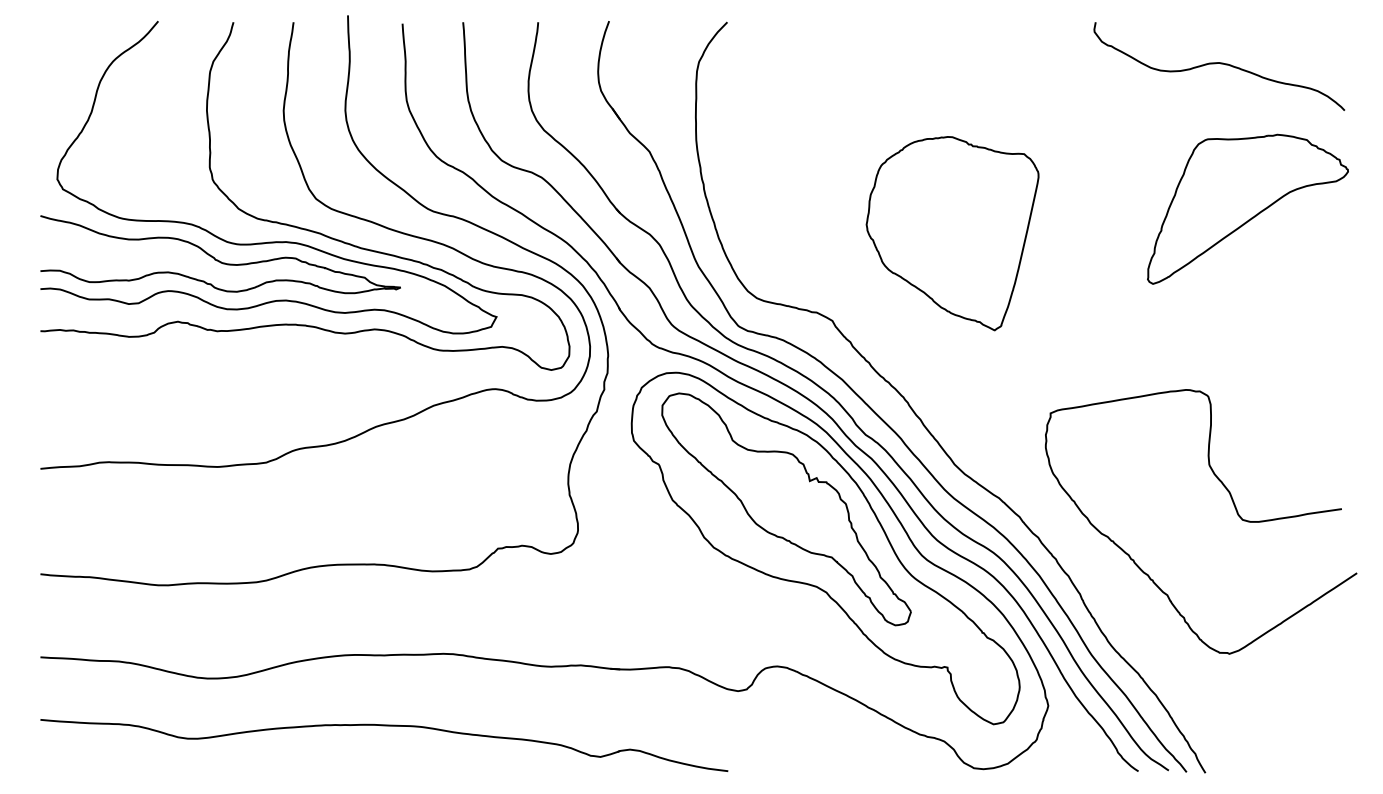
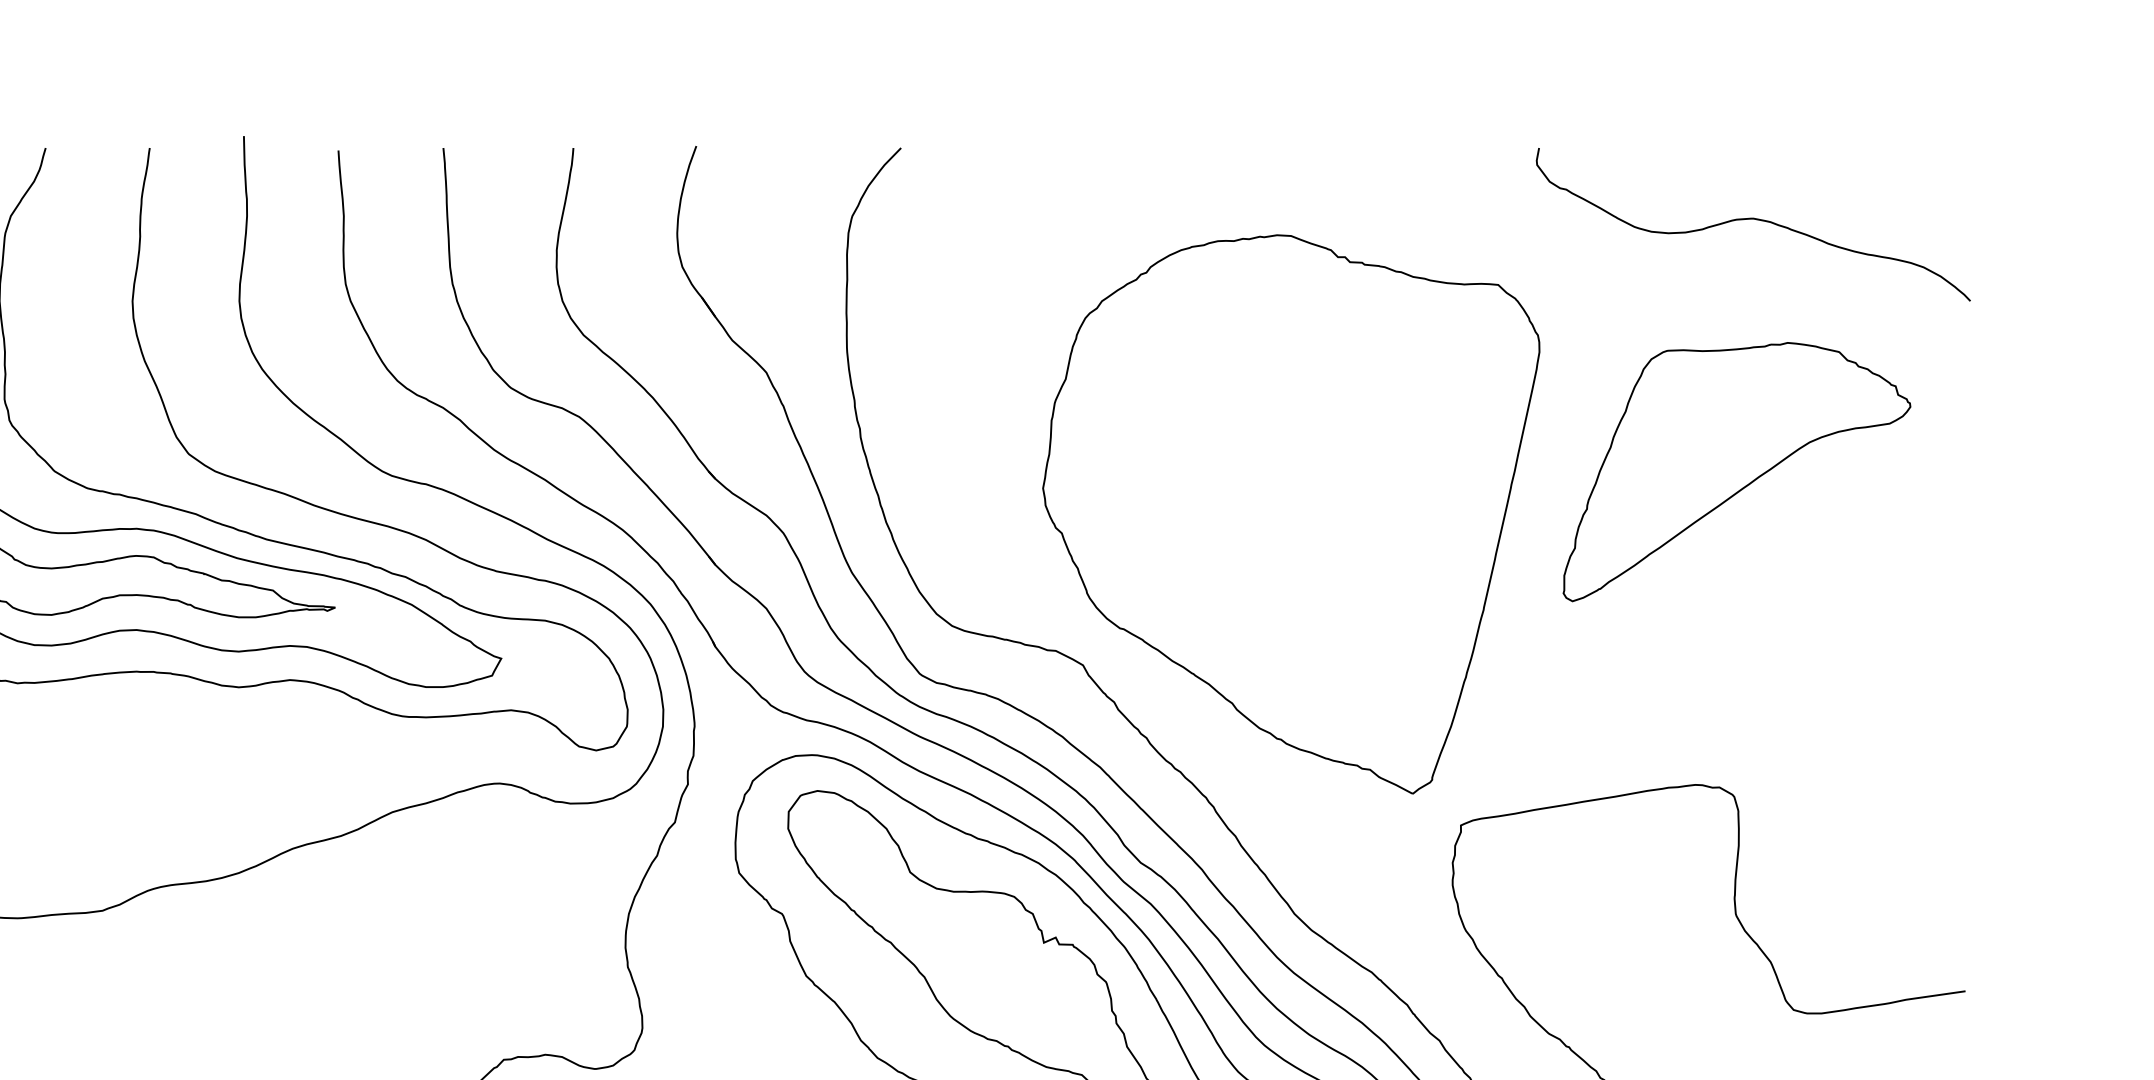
part: (1247, 208) -> (1736, 470), moved
part: (952, 233) -> (1291, 513), size x1.67

